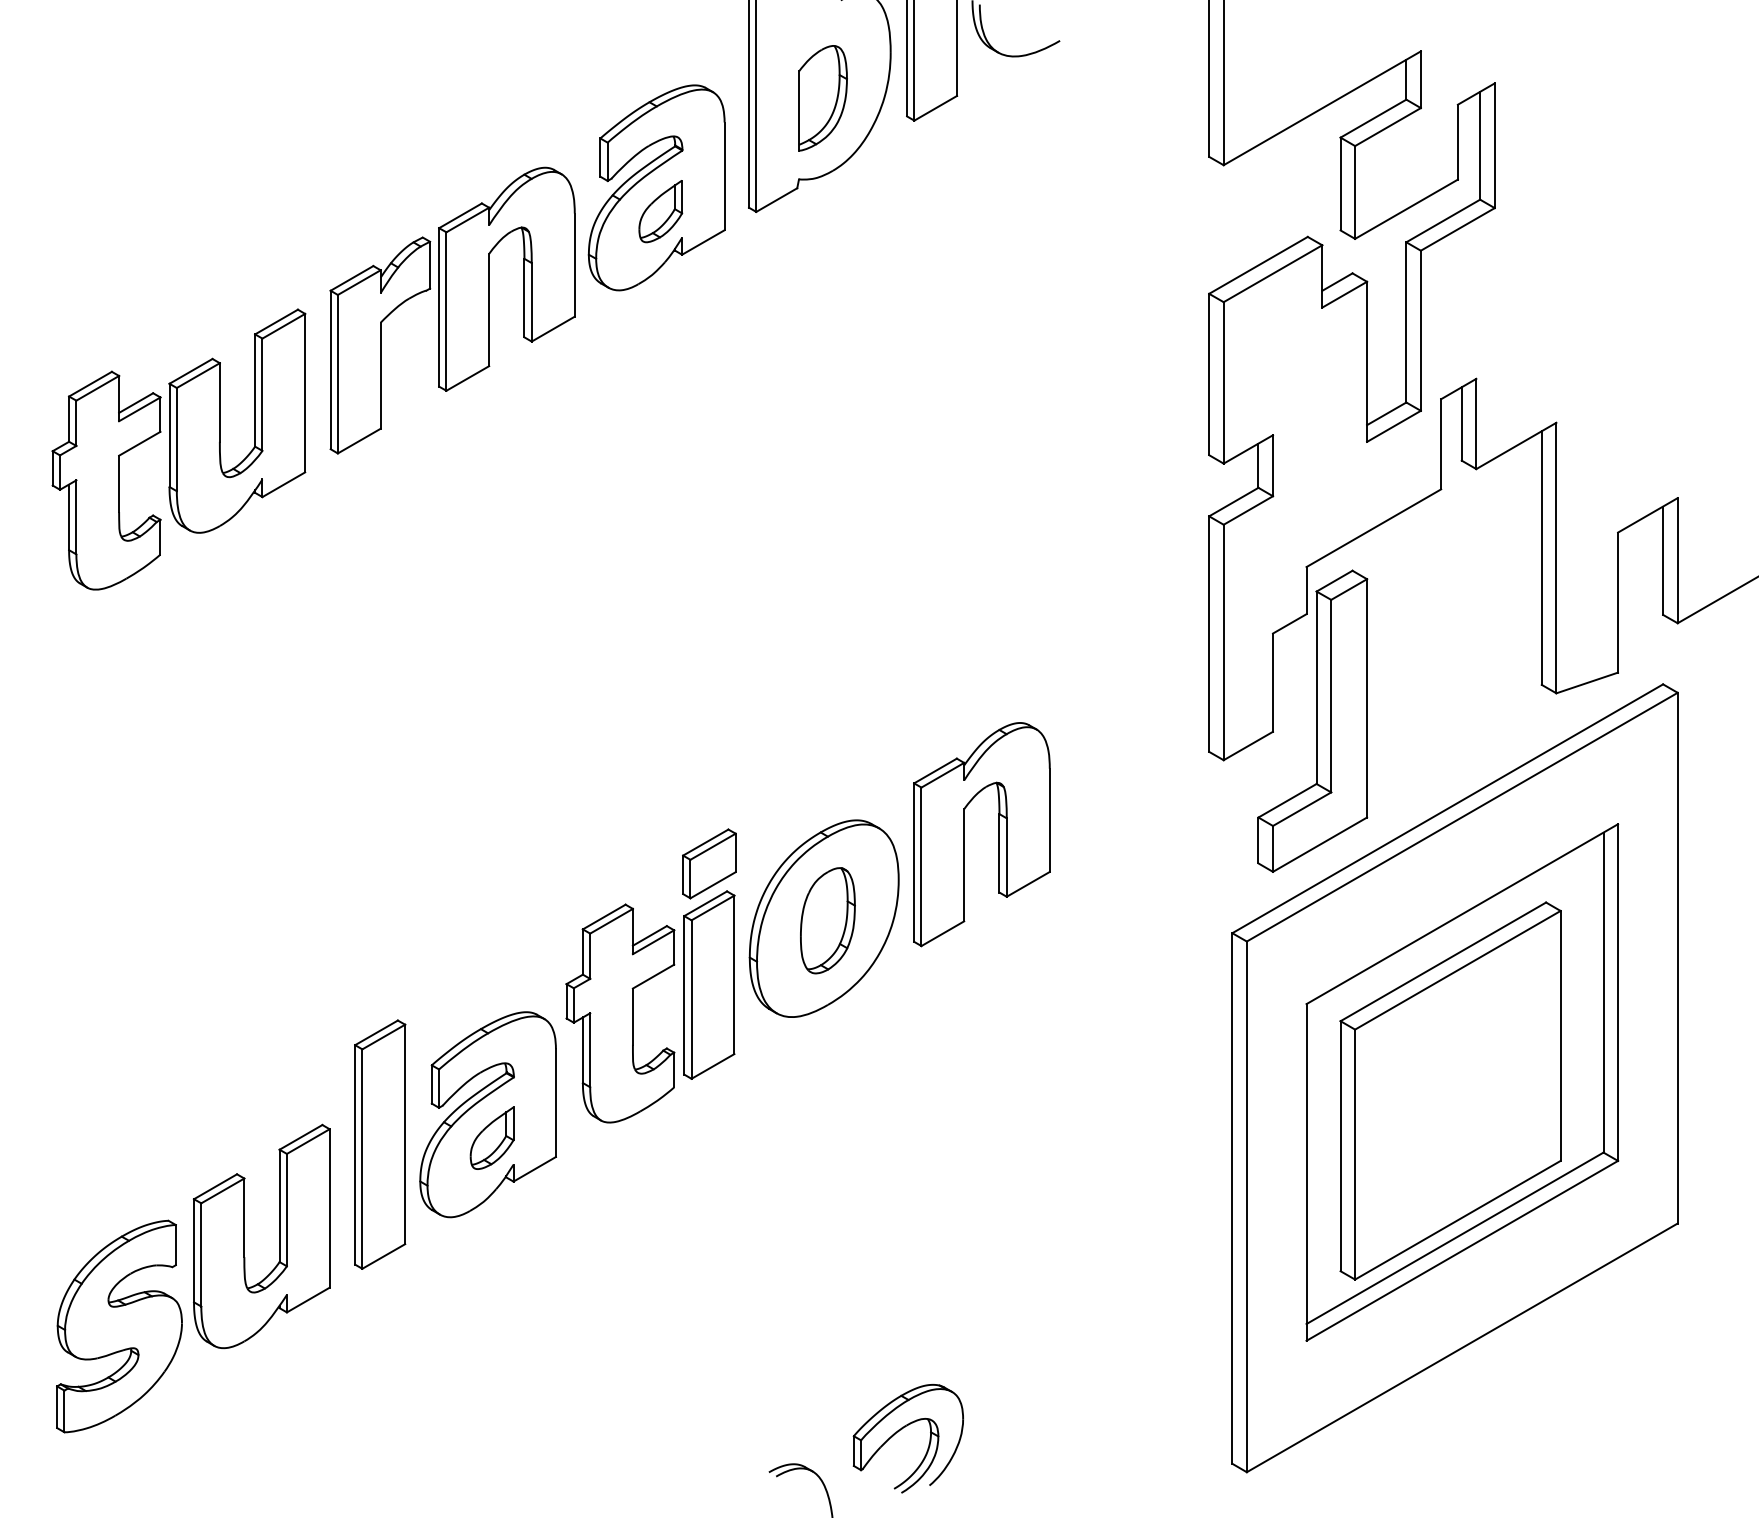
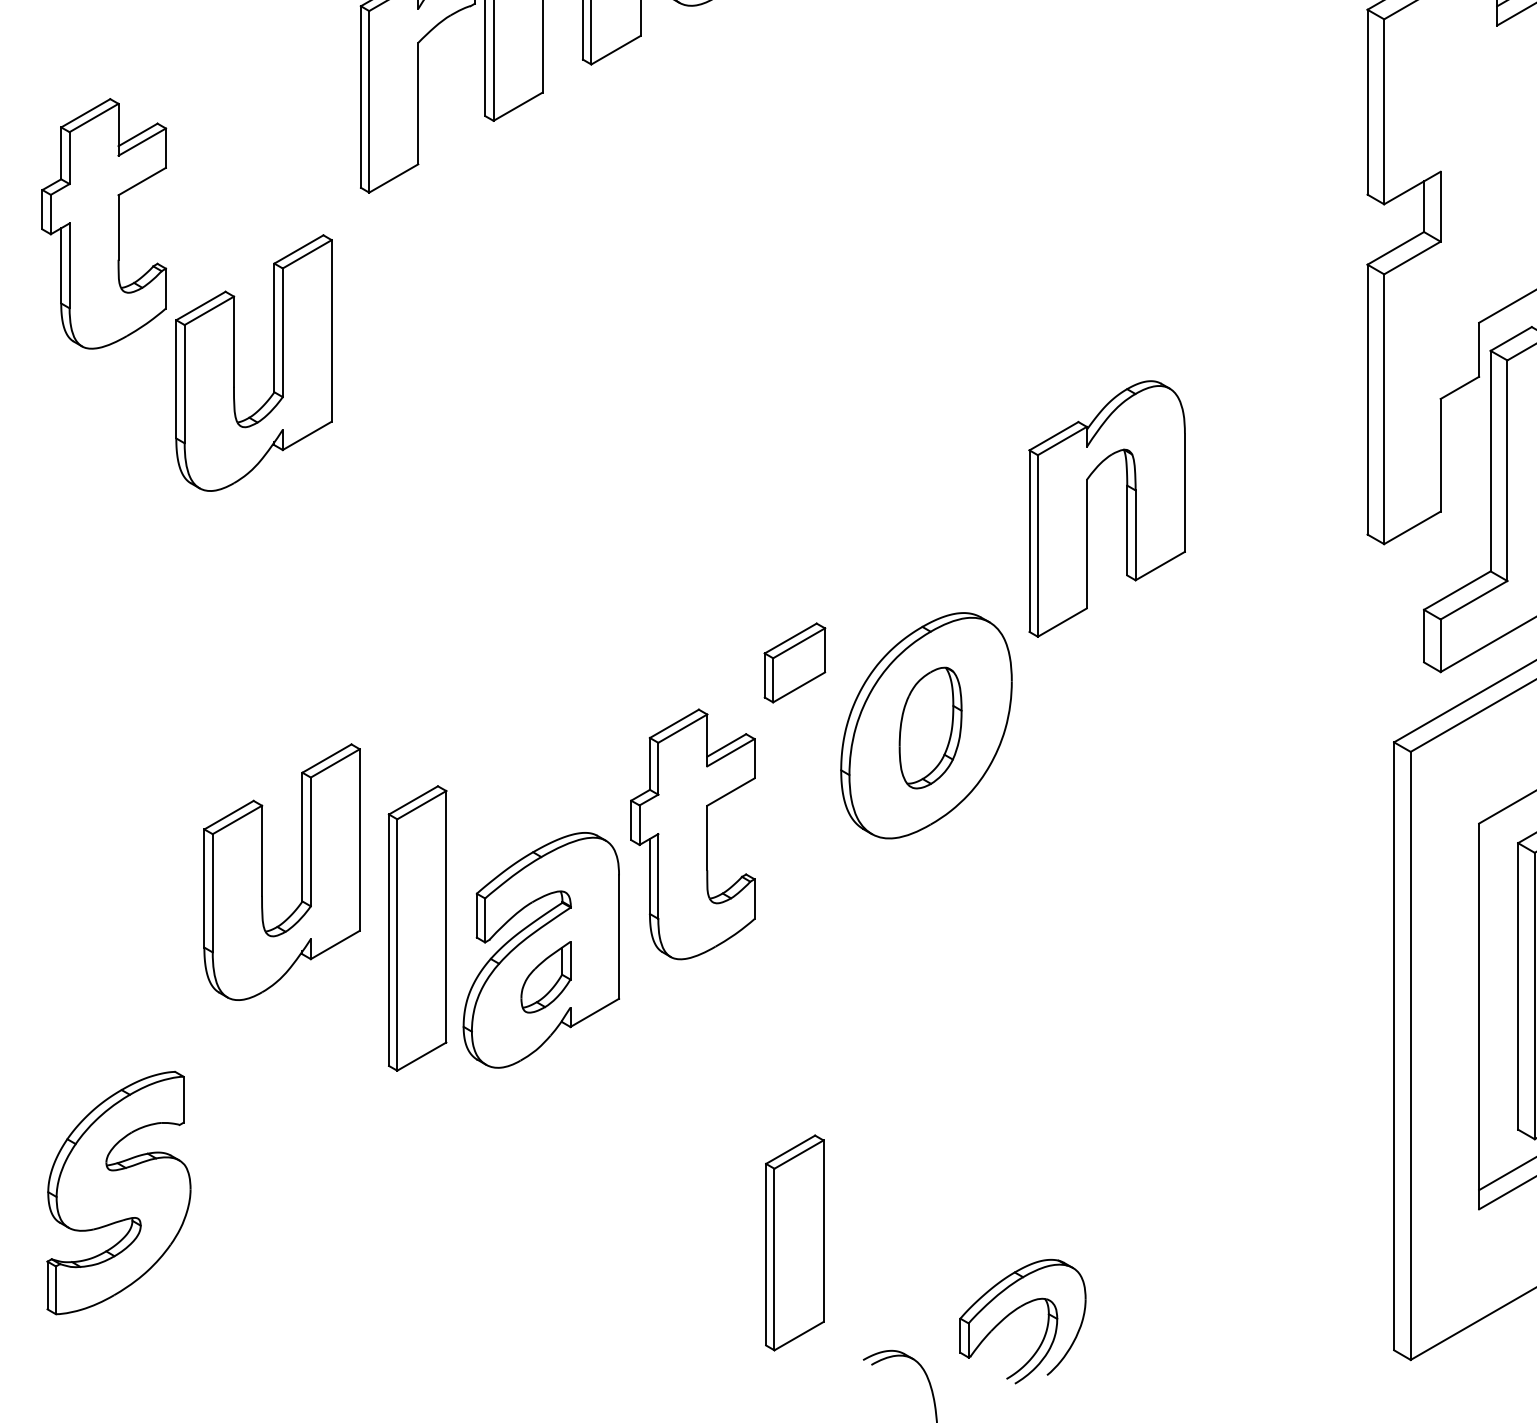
part: (220, 420) -> (234, 362), moved
part: (964, 834) -> (1087, 508), moved
part: (709, 984) -> (795, 1242), moved
part: (380, 1144) -> (418, 928), moved
part: (244, 1236) -> (262, 872), moved

